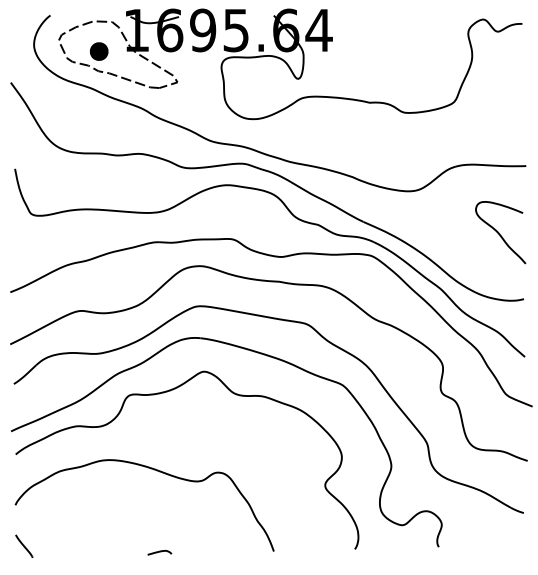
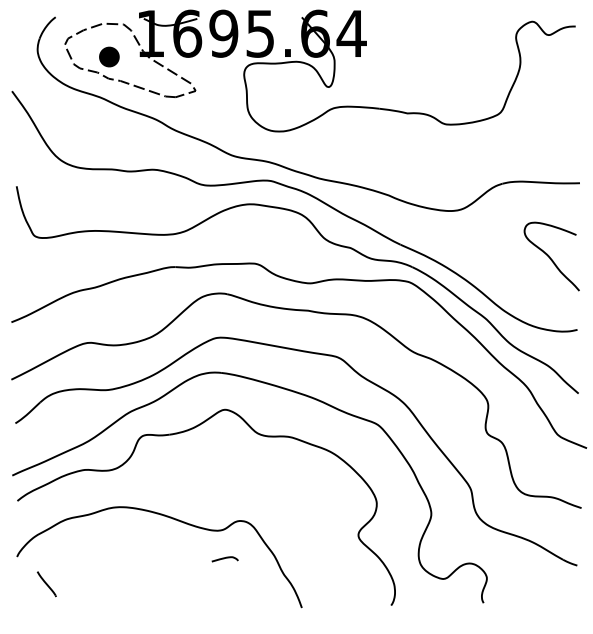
line: (23, 546) -> (46, 584), moved
curve: (159, 552) -> (224, 559), moved

